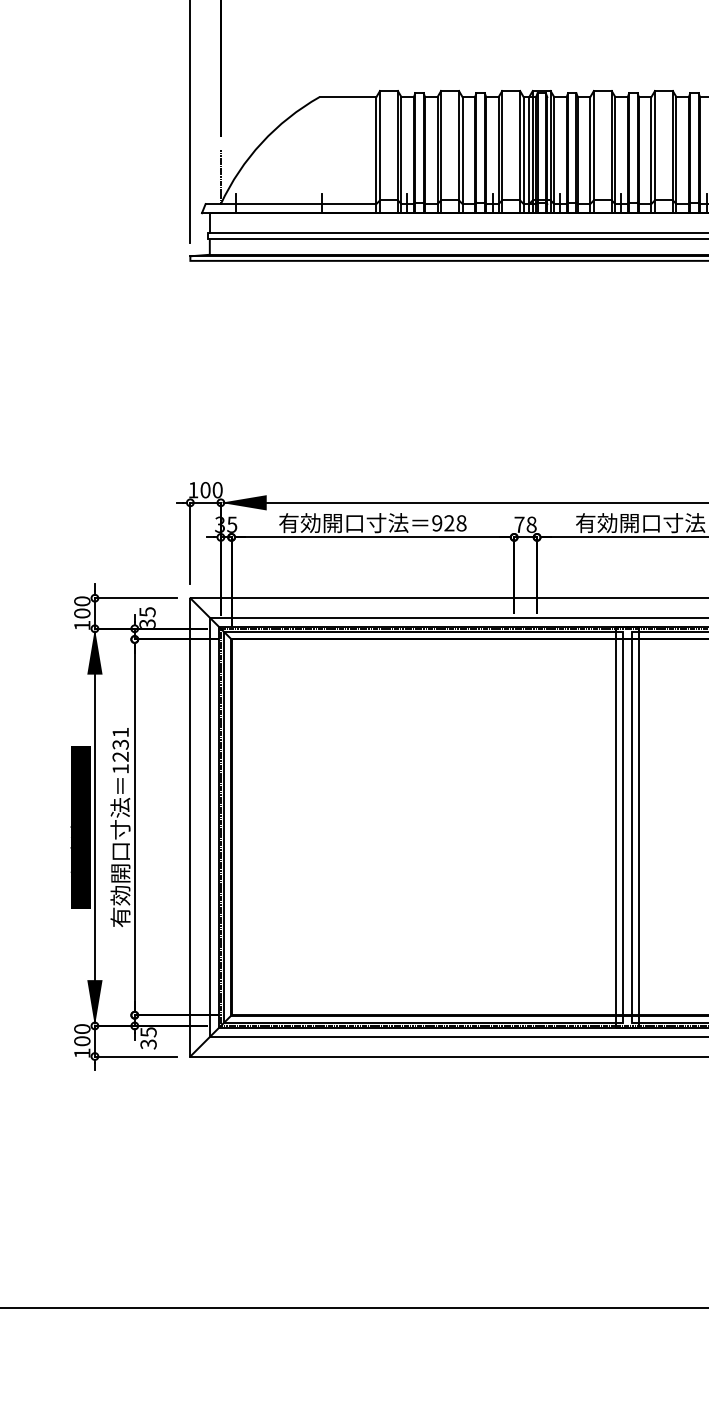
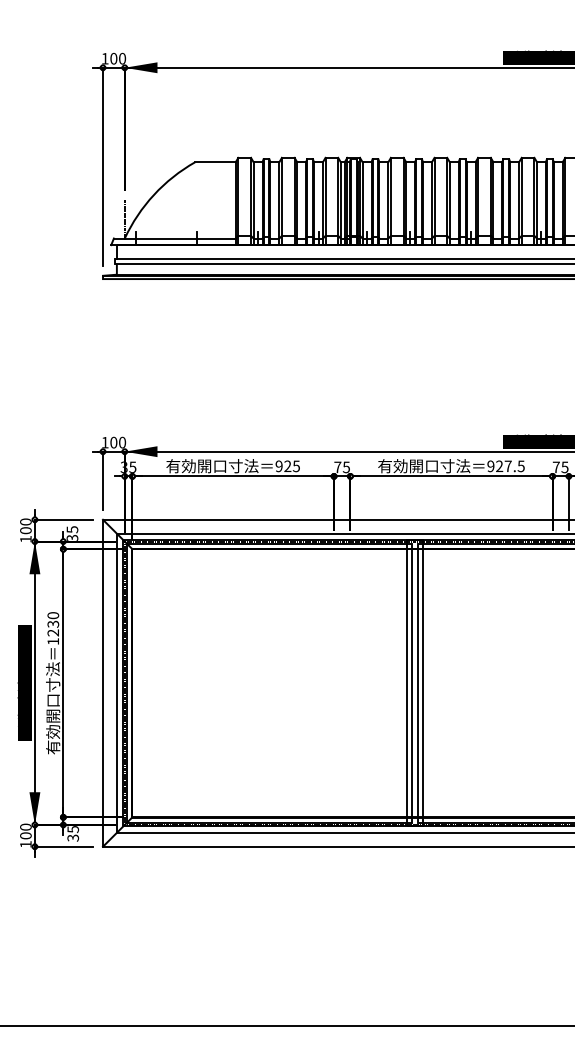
text: (461, 523) -> (296, 466), 928 -> 925
text: (531, 524) -> (346, 467), 78 -> 75
text: (120, 732) -> (53, 615), 1231 -> 1230

